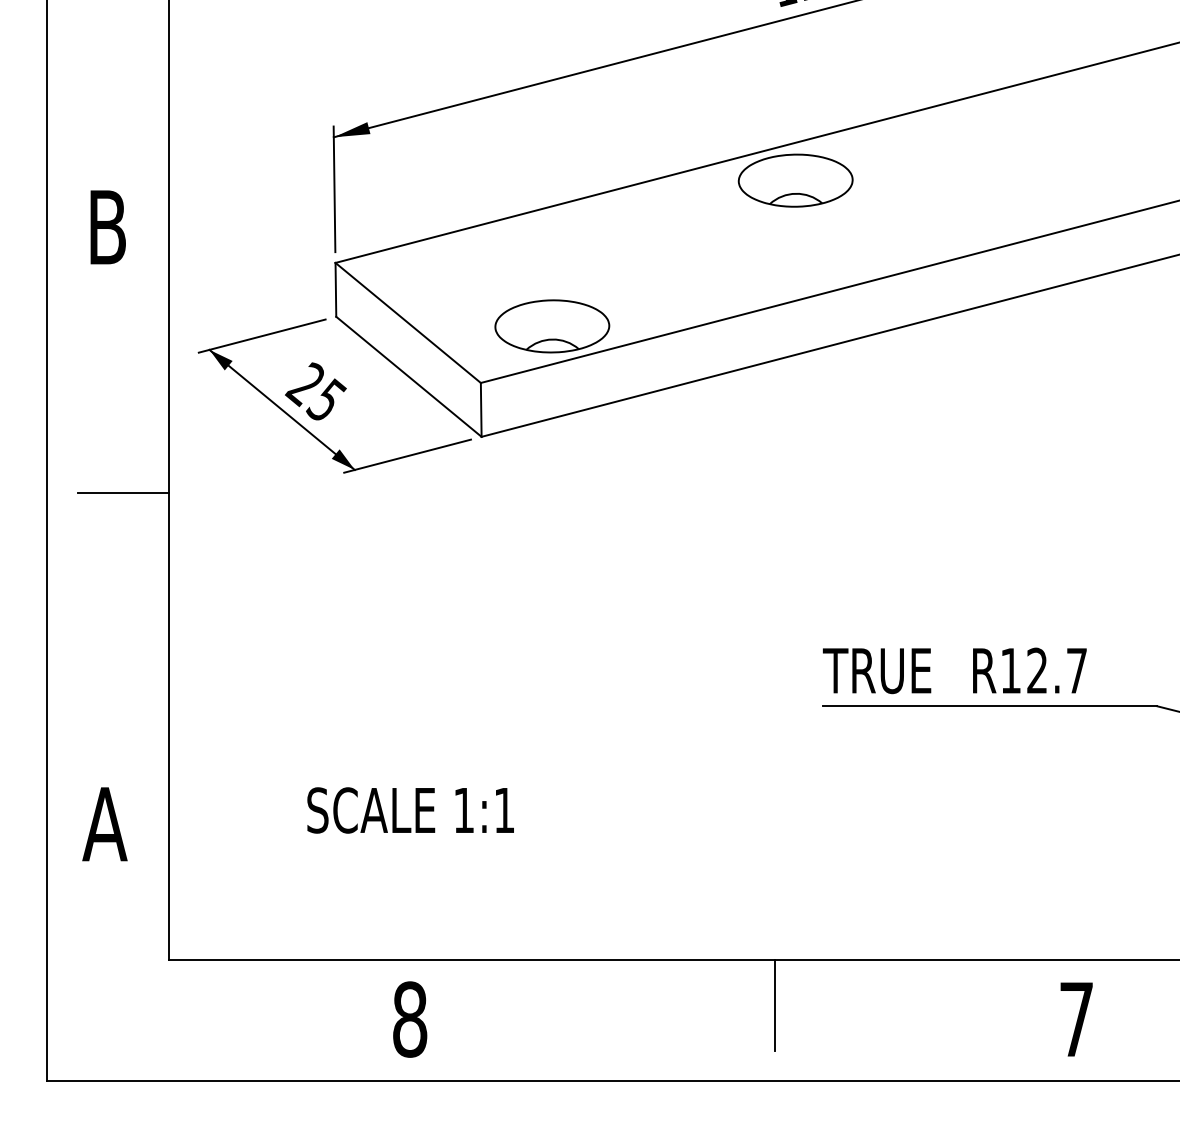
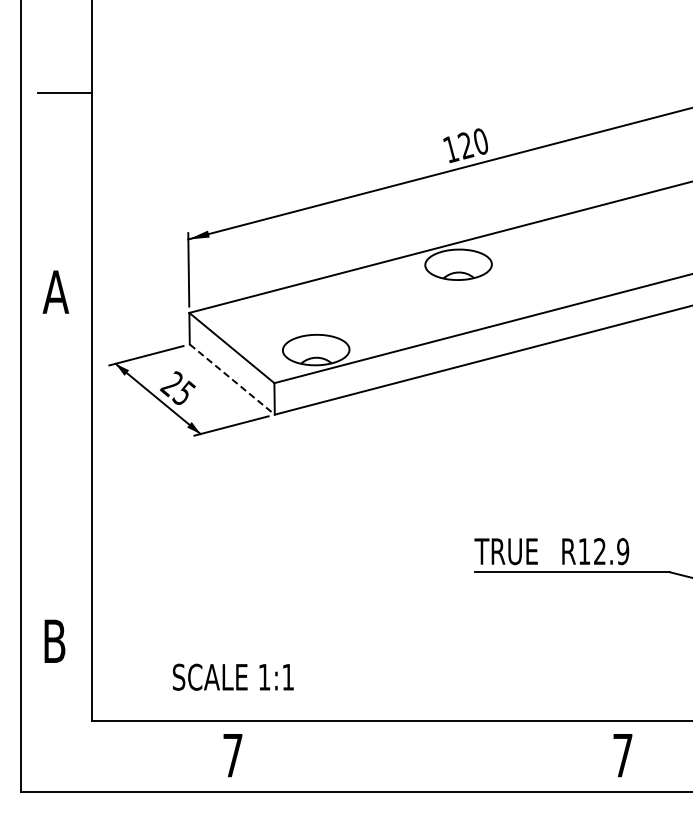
text: (106, 226) -> (55, 291), B -> A
line: (409, 376) -> (232, 379), solid -> dashed
line: (122, 492) -> (64, 447), removed
text: (1077, 670) -> (623, 551), R12.7 -> R12.9
text: (410, 809) -> (233, 676), moved
text: (105, 822) -> (54, 640), A -> B
line: (775, 1004) -> (446, 746), removed
text: (409, 1019) -> (232, 755), 8 -> 7

